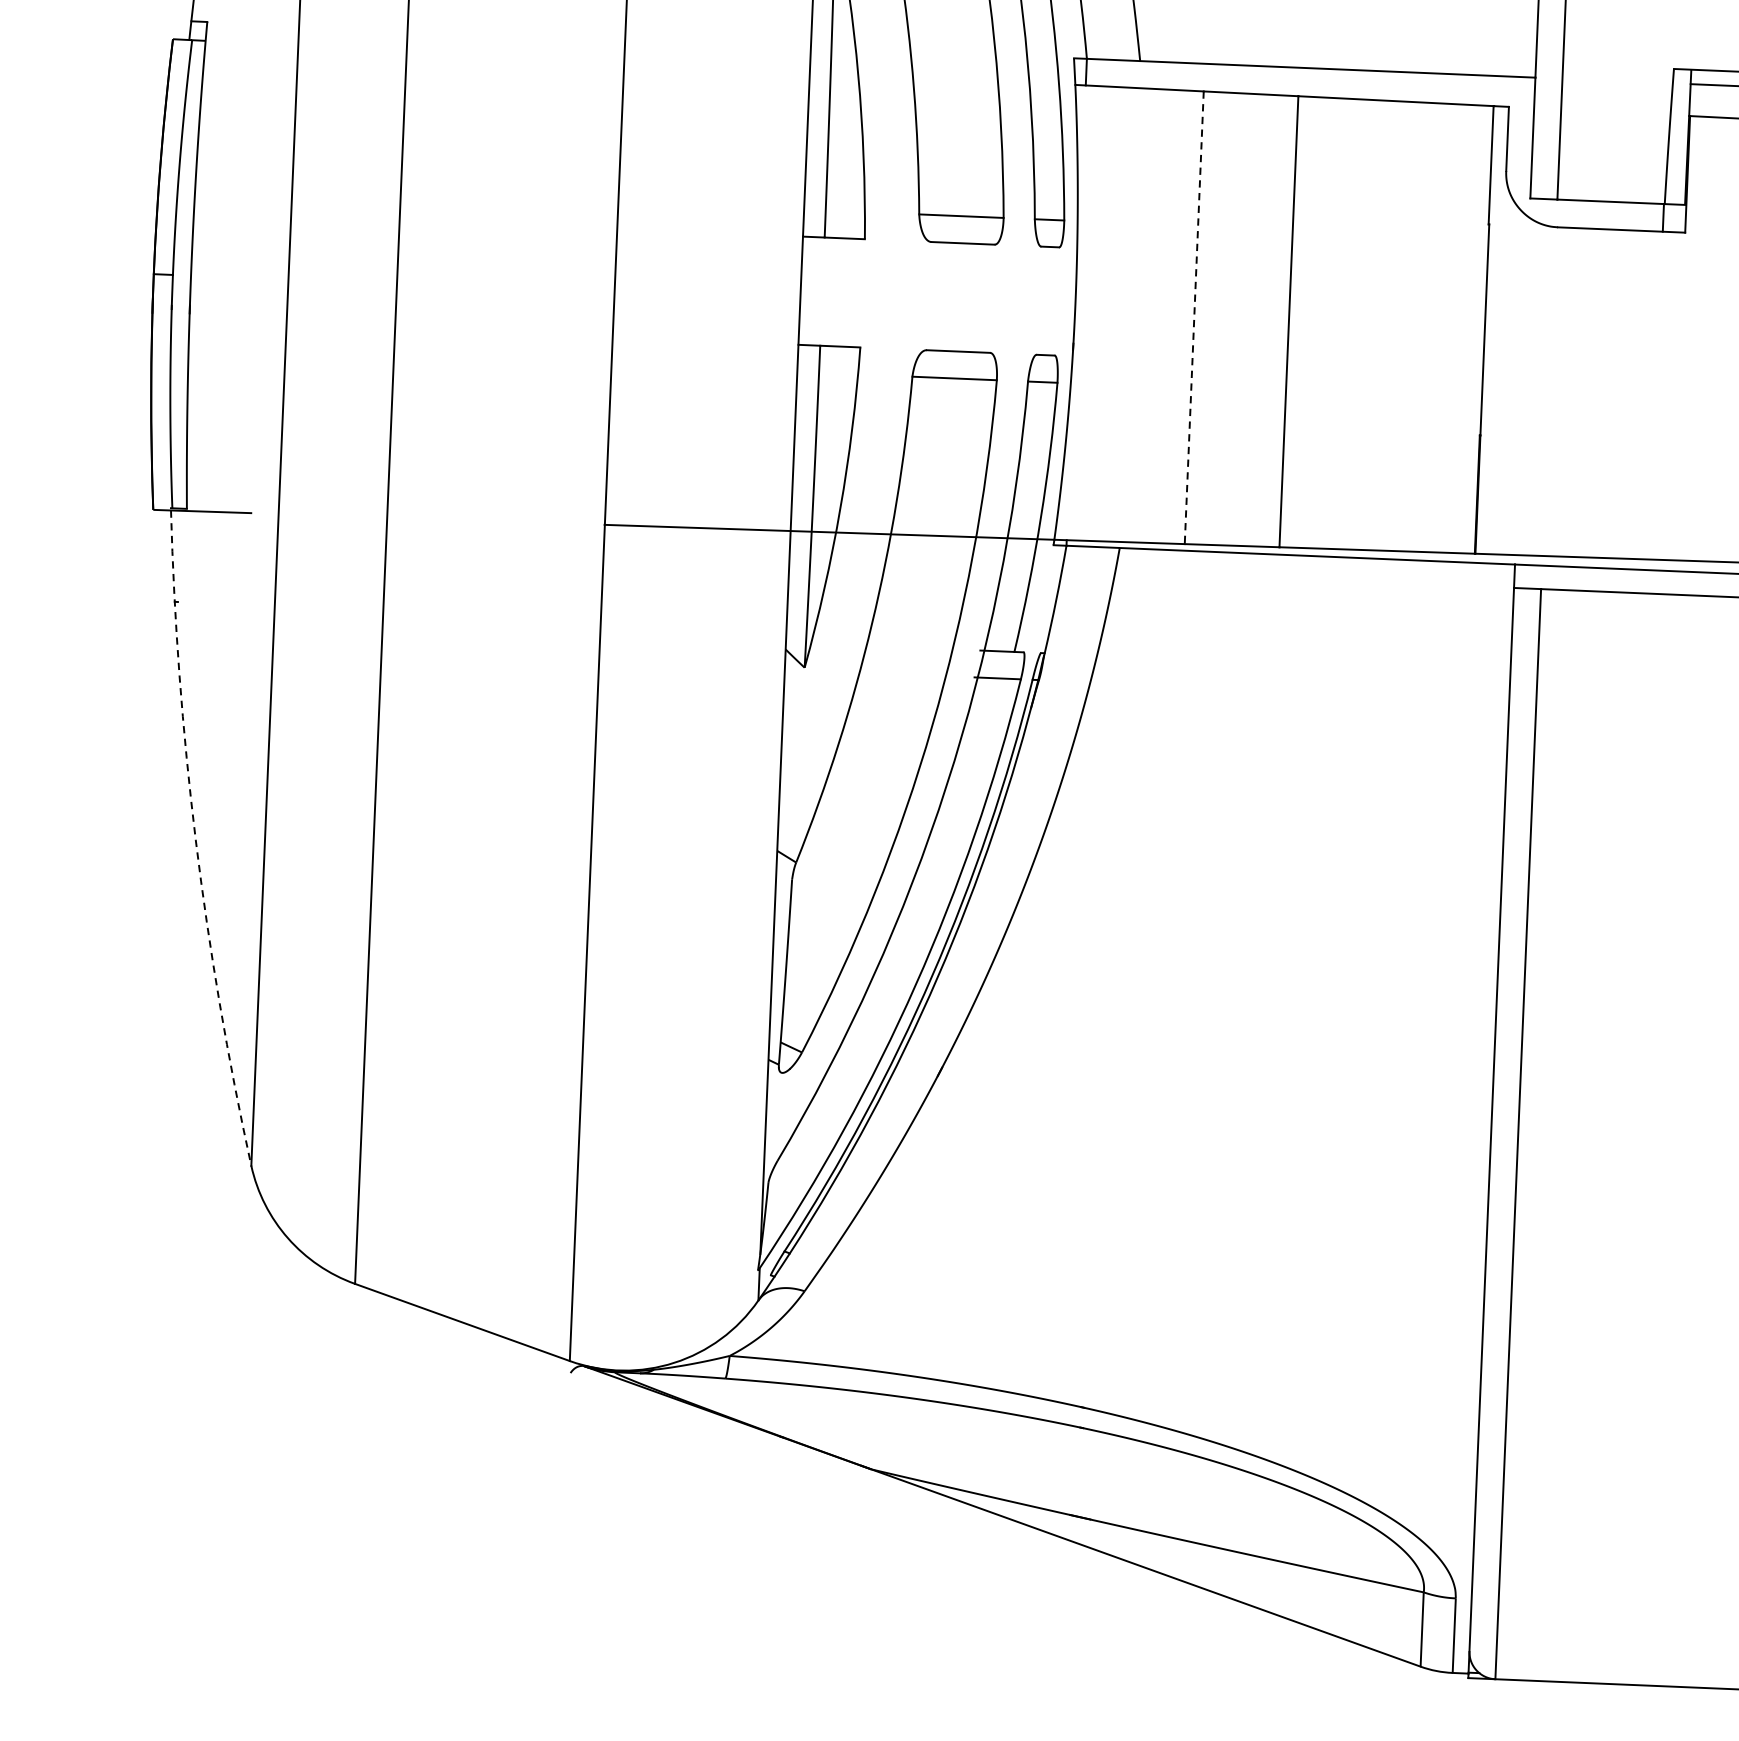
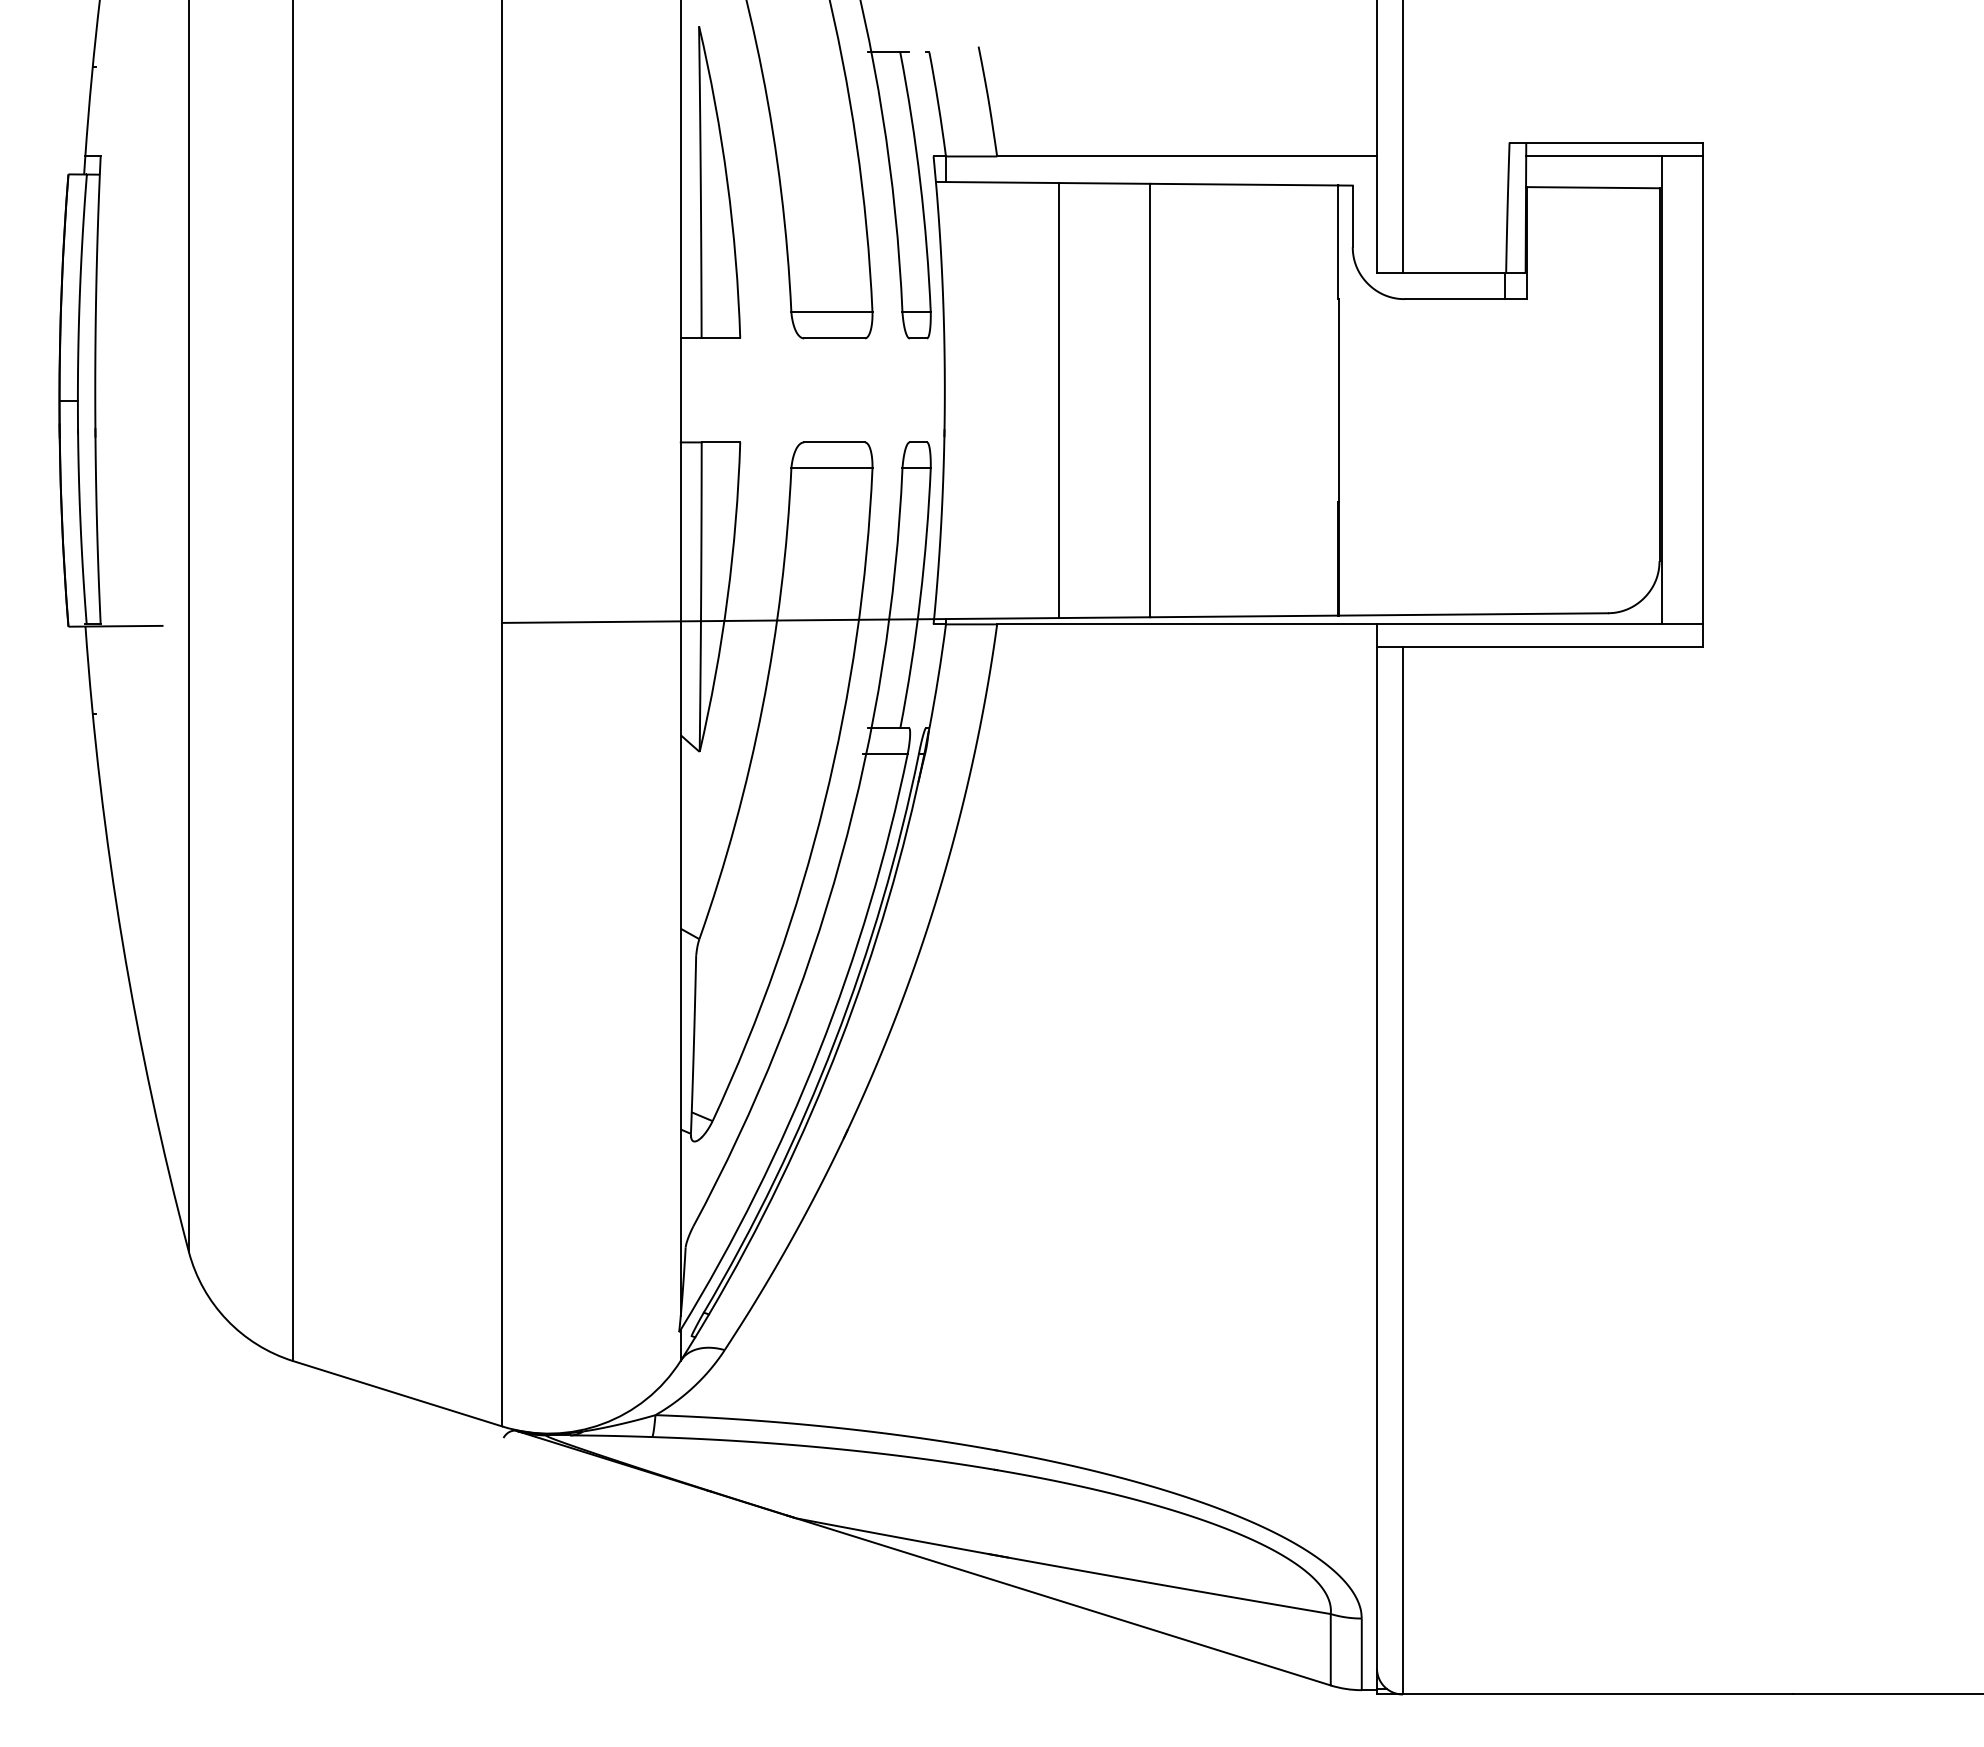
line: (1194, 317) -> (1059, 400), dashed -> solid
arc: (195, 839) -> (122, 941), dashed -> solid

